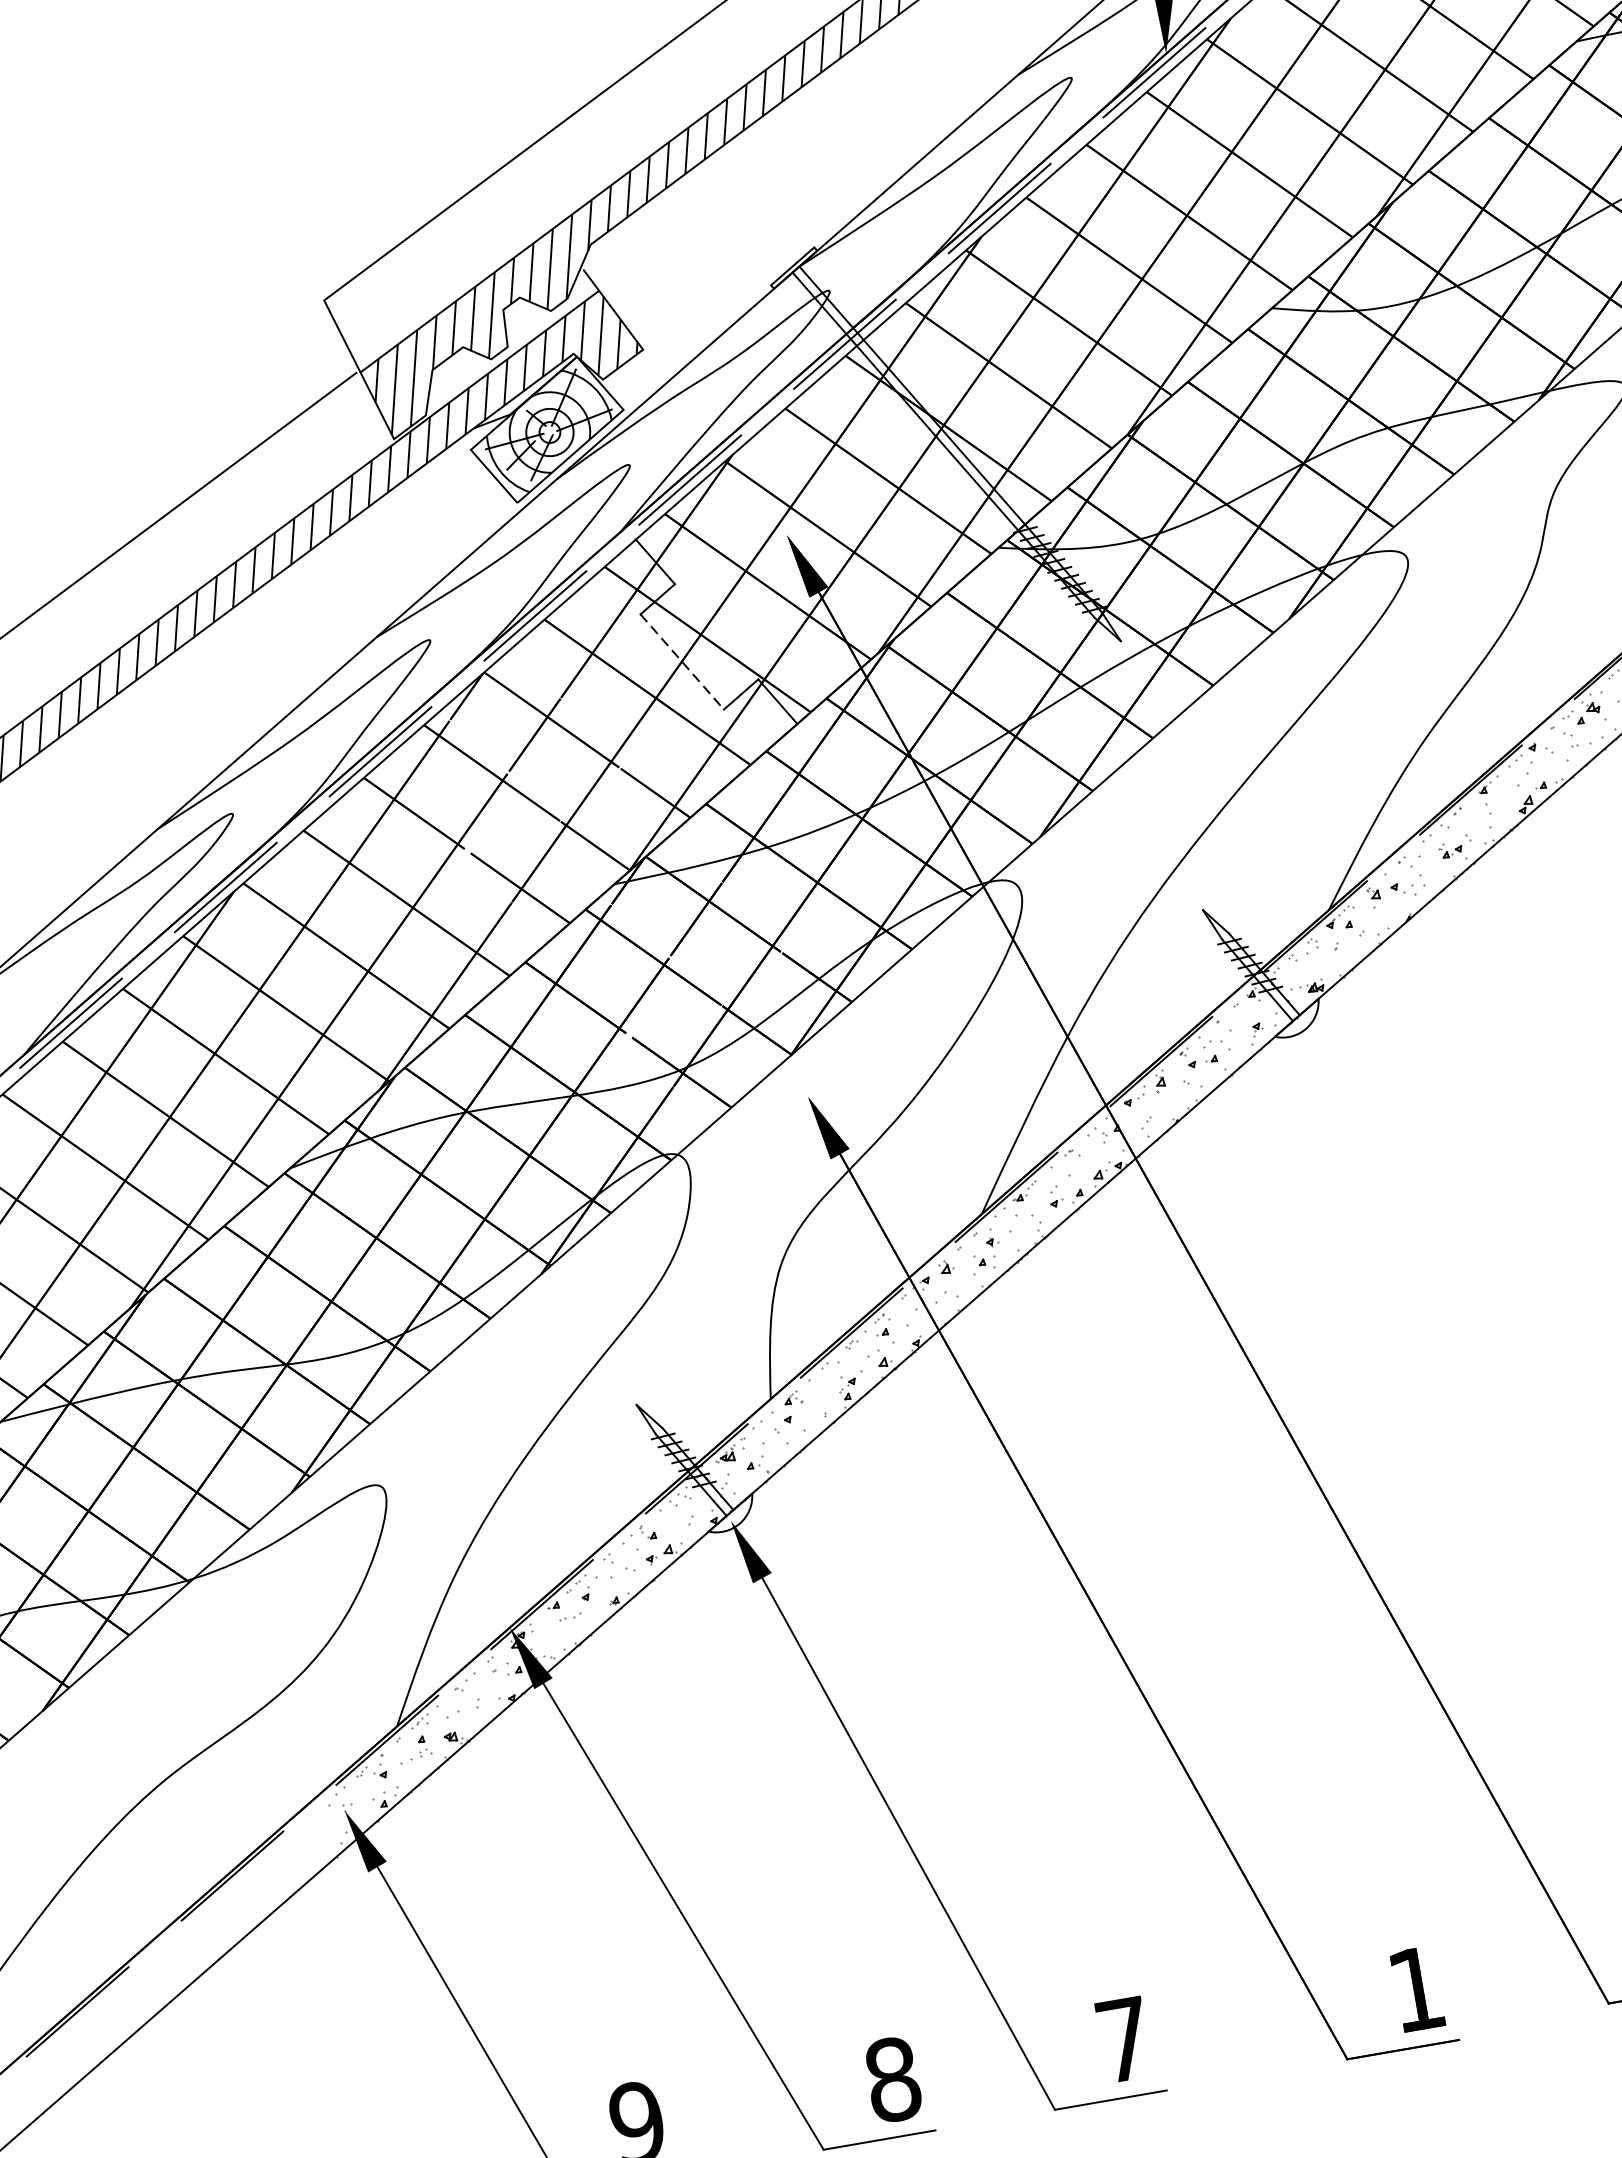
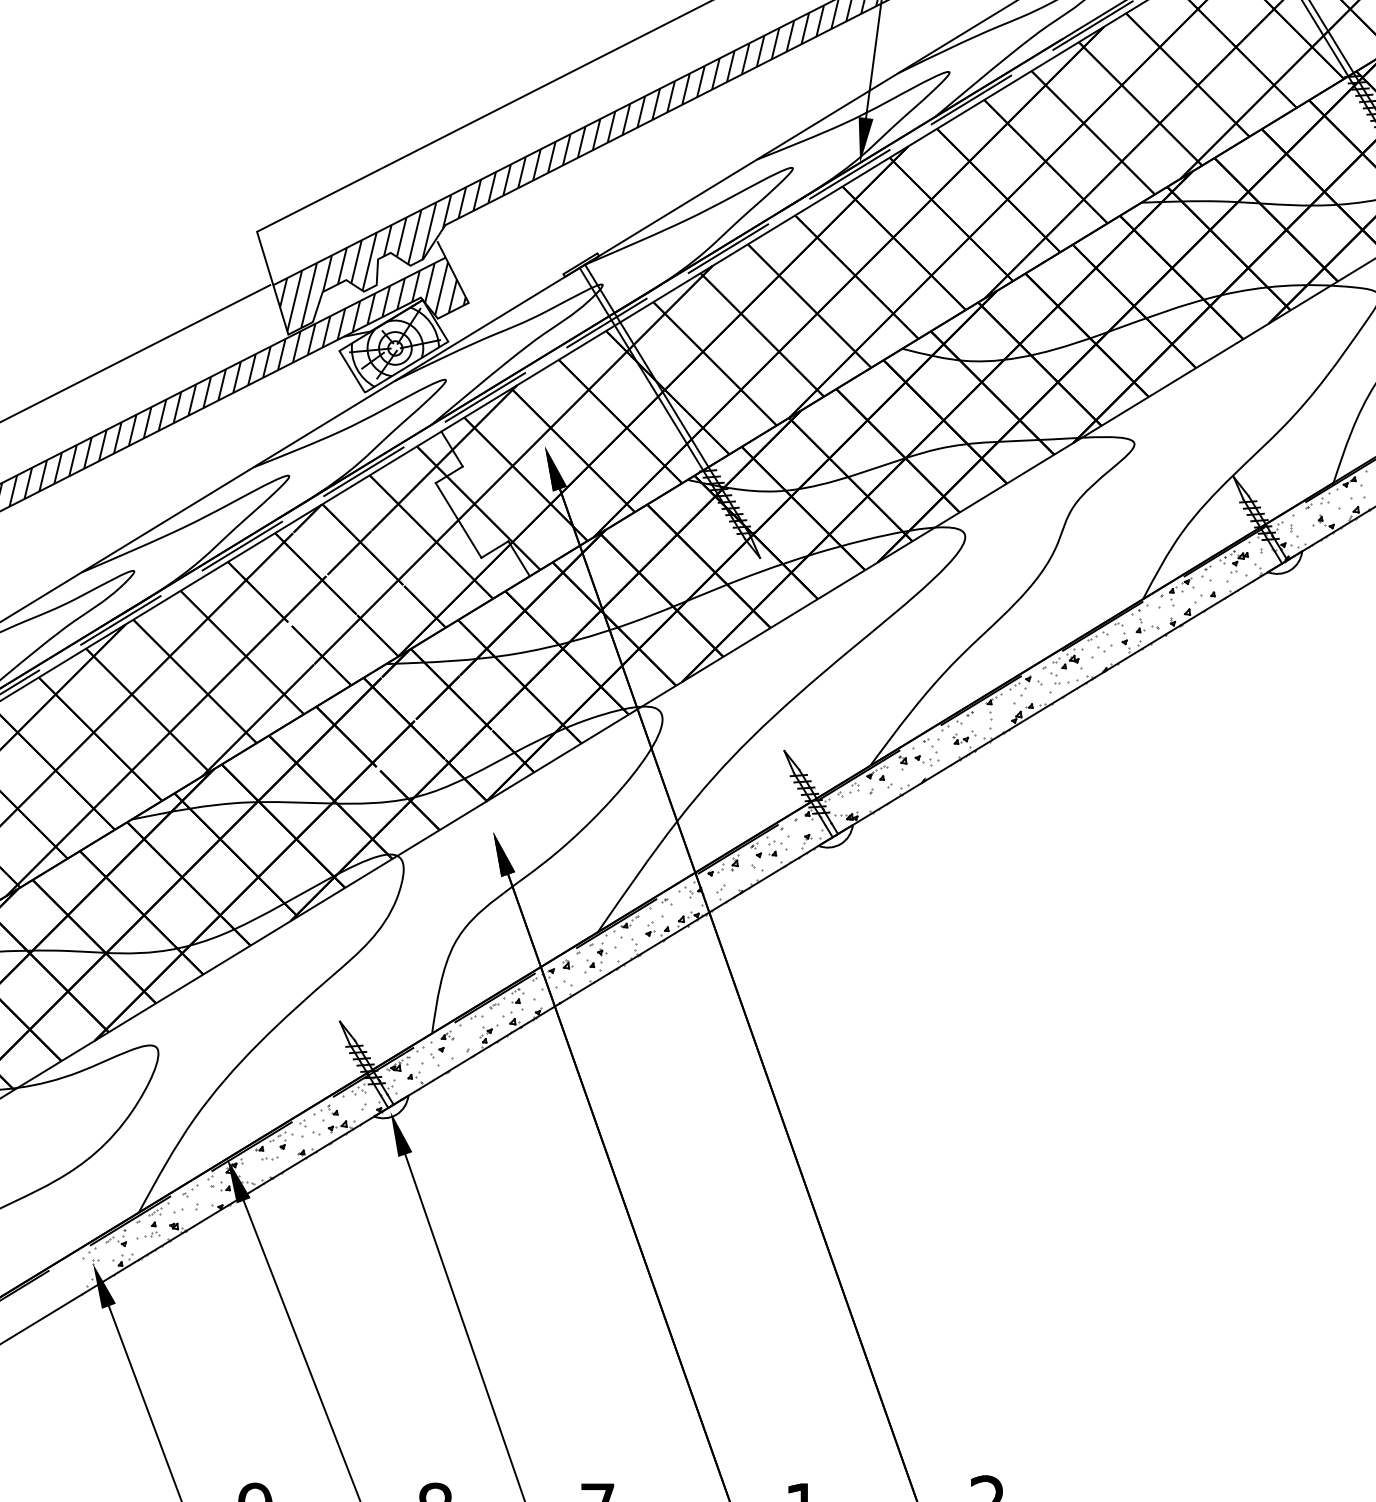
line: (682, 662) -> (458, 520), dashed -> solid

